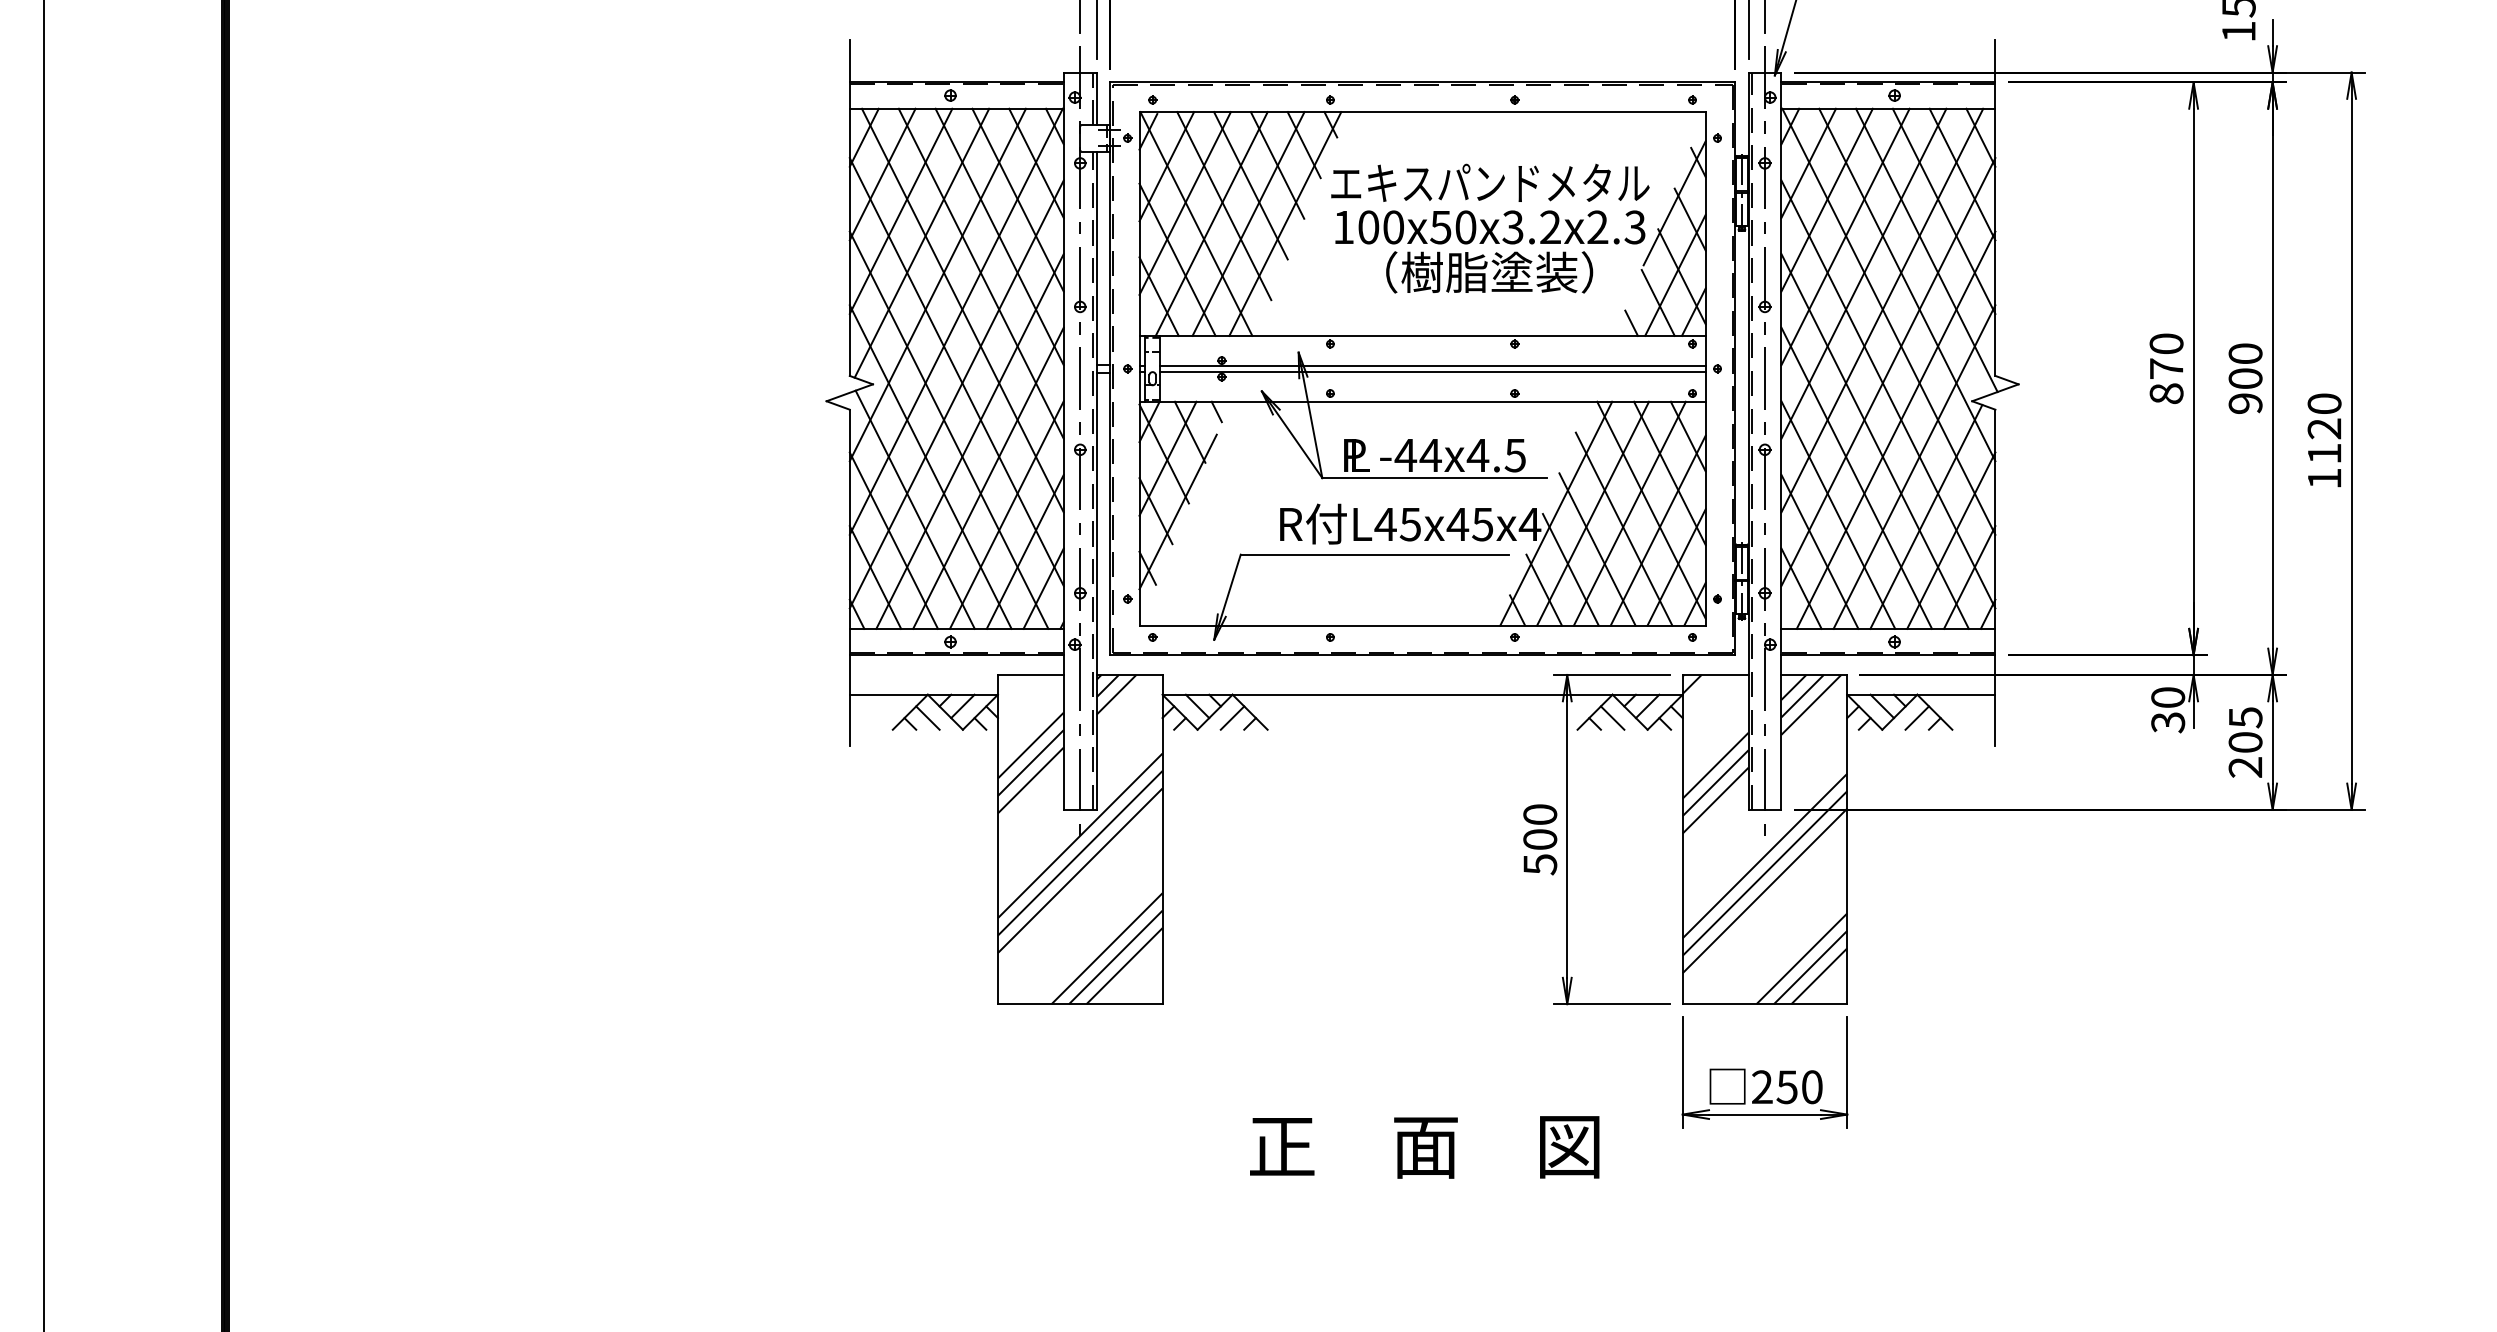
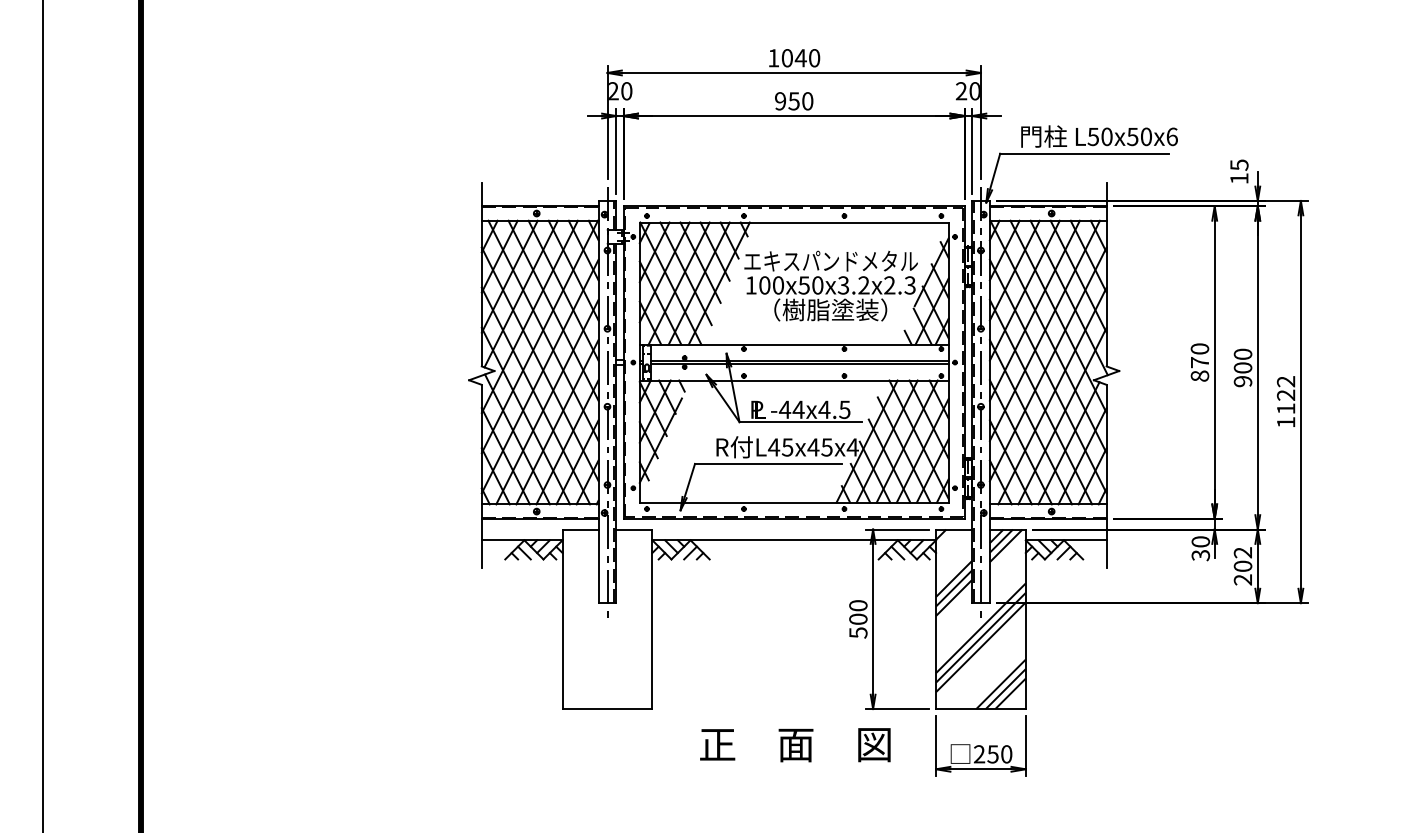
text: (2325, 403) -> (1286, 381), 1120 -> 1122
text: (2244, 717) -> (1242, 552), 205 -> 202
hatch: (1080, 839) -> (607, 619), removed
text: (1424, 1147) -> (795, 745), moved

